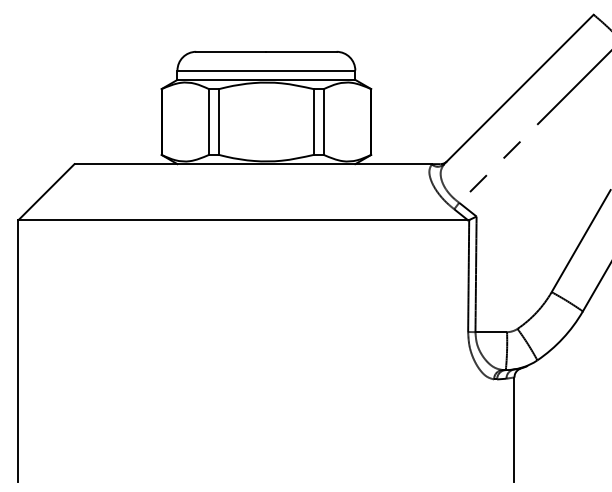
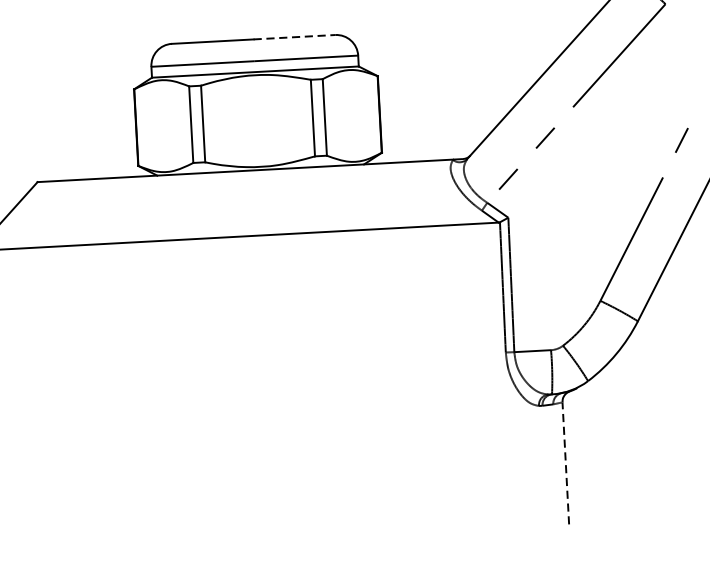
line: (302, 51) -> (295, 36), solid -> dashed
line: (514, 429) -> (565, 462), solid -> dashed

